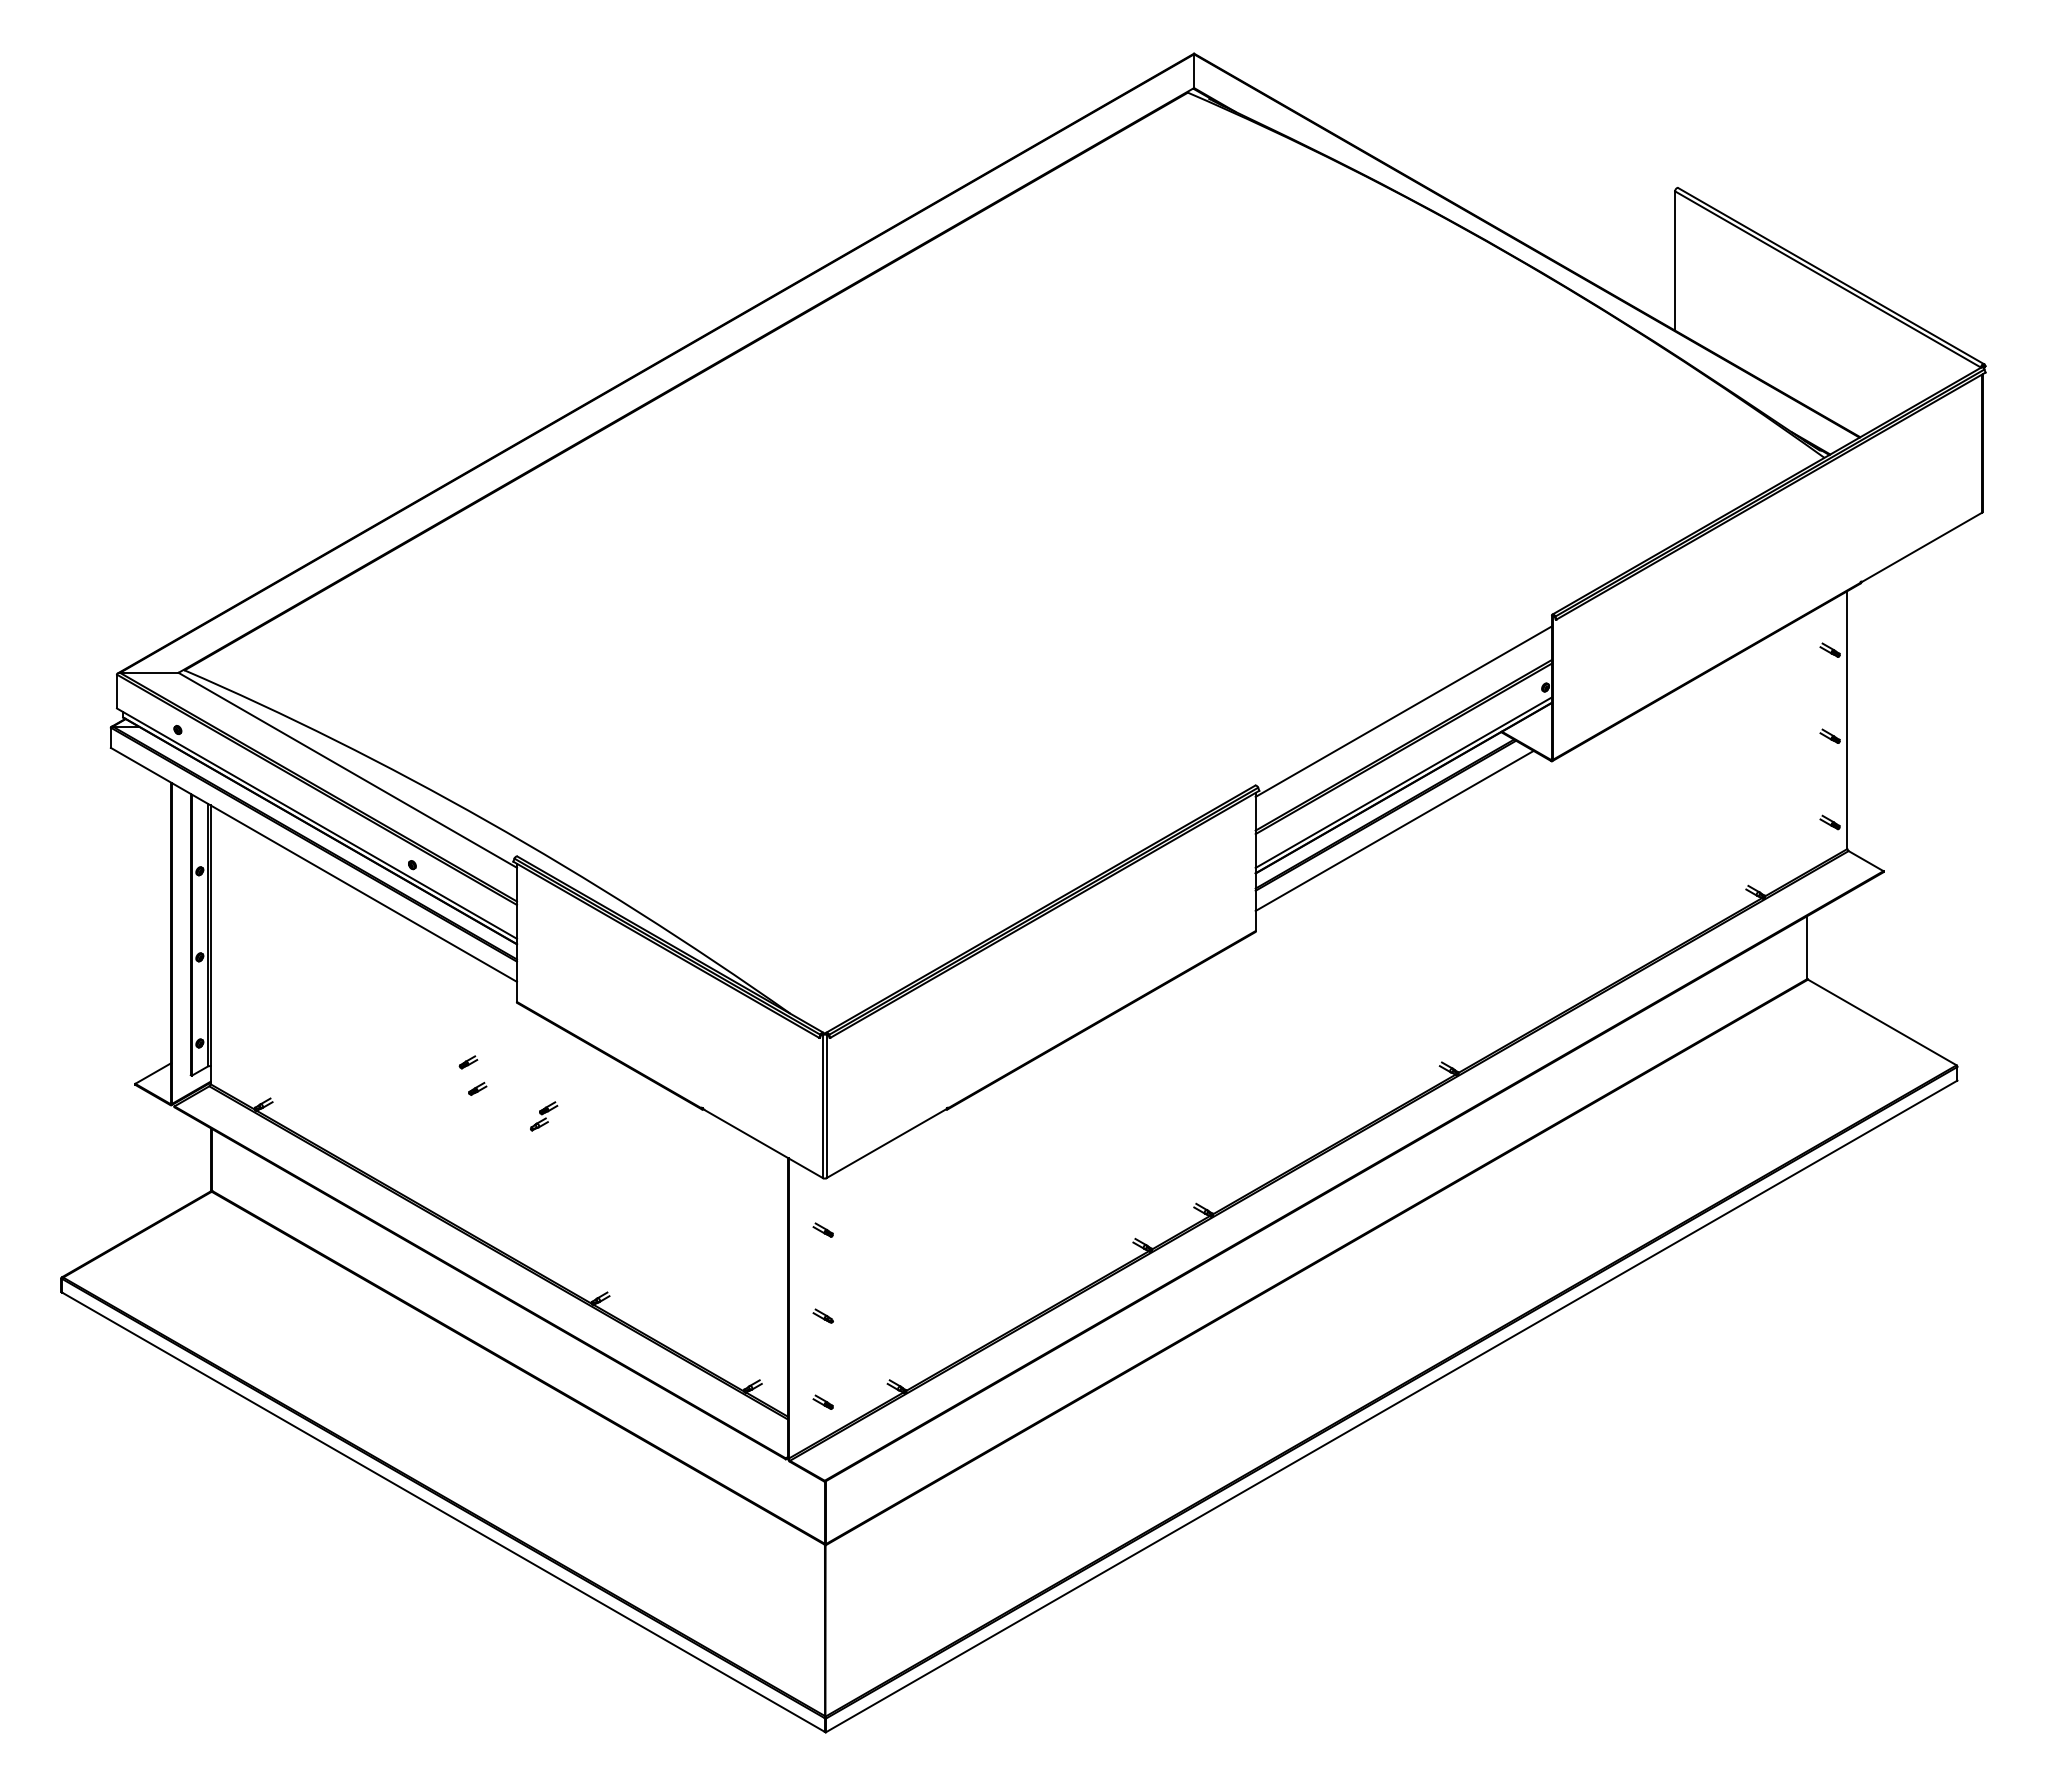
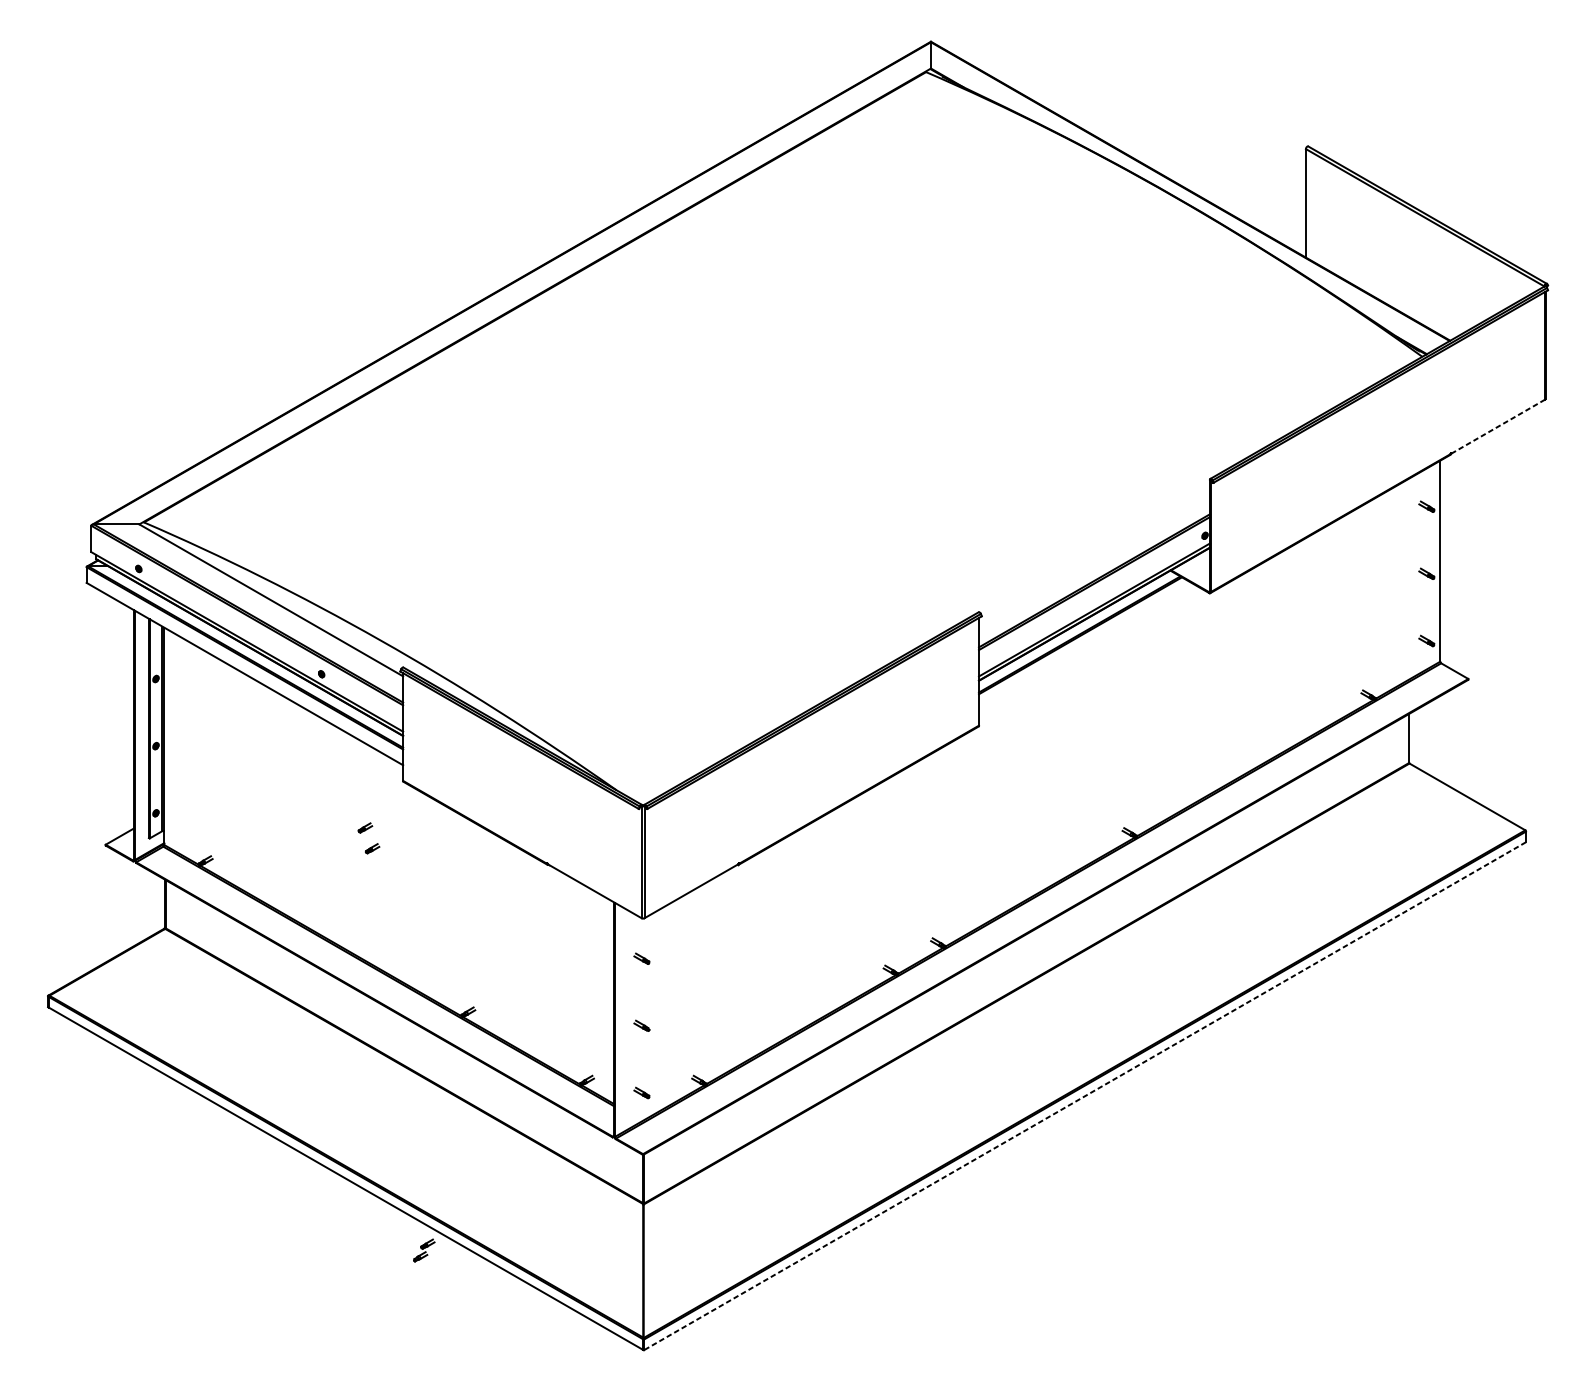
line: (1921, 547) -> (1497, 426), solid -> dashed
line: (1403, 711) -> (1094, 554), removed
line: (1394, 830) -> (1087, 647), removed
part: (544, 1116) -> (424, 1250), moved
line: (1391, 1406) -> (1084, 1096), solid -> dashed

